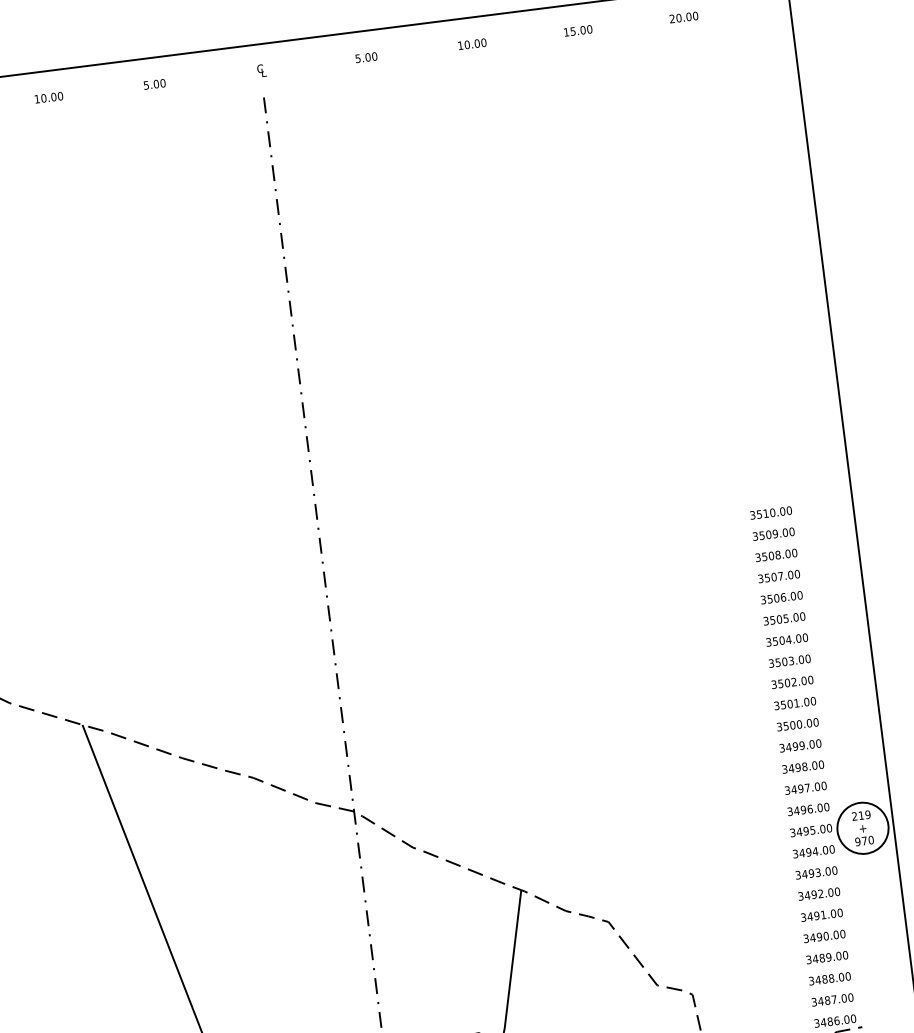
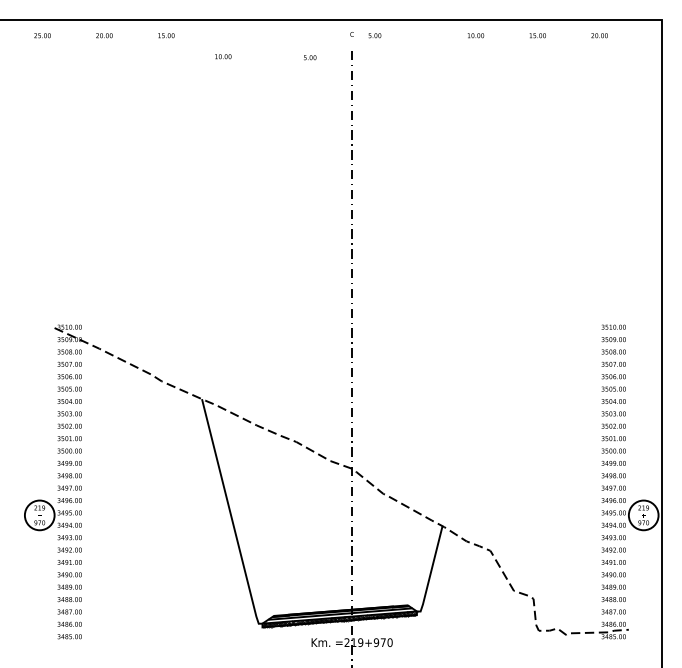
text: (365, 57) -> (374, 35), moved
text: (155, 83) -> (310, 57), moved
text: (49, 97) -> (223, 56), moved

